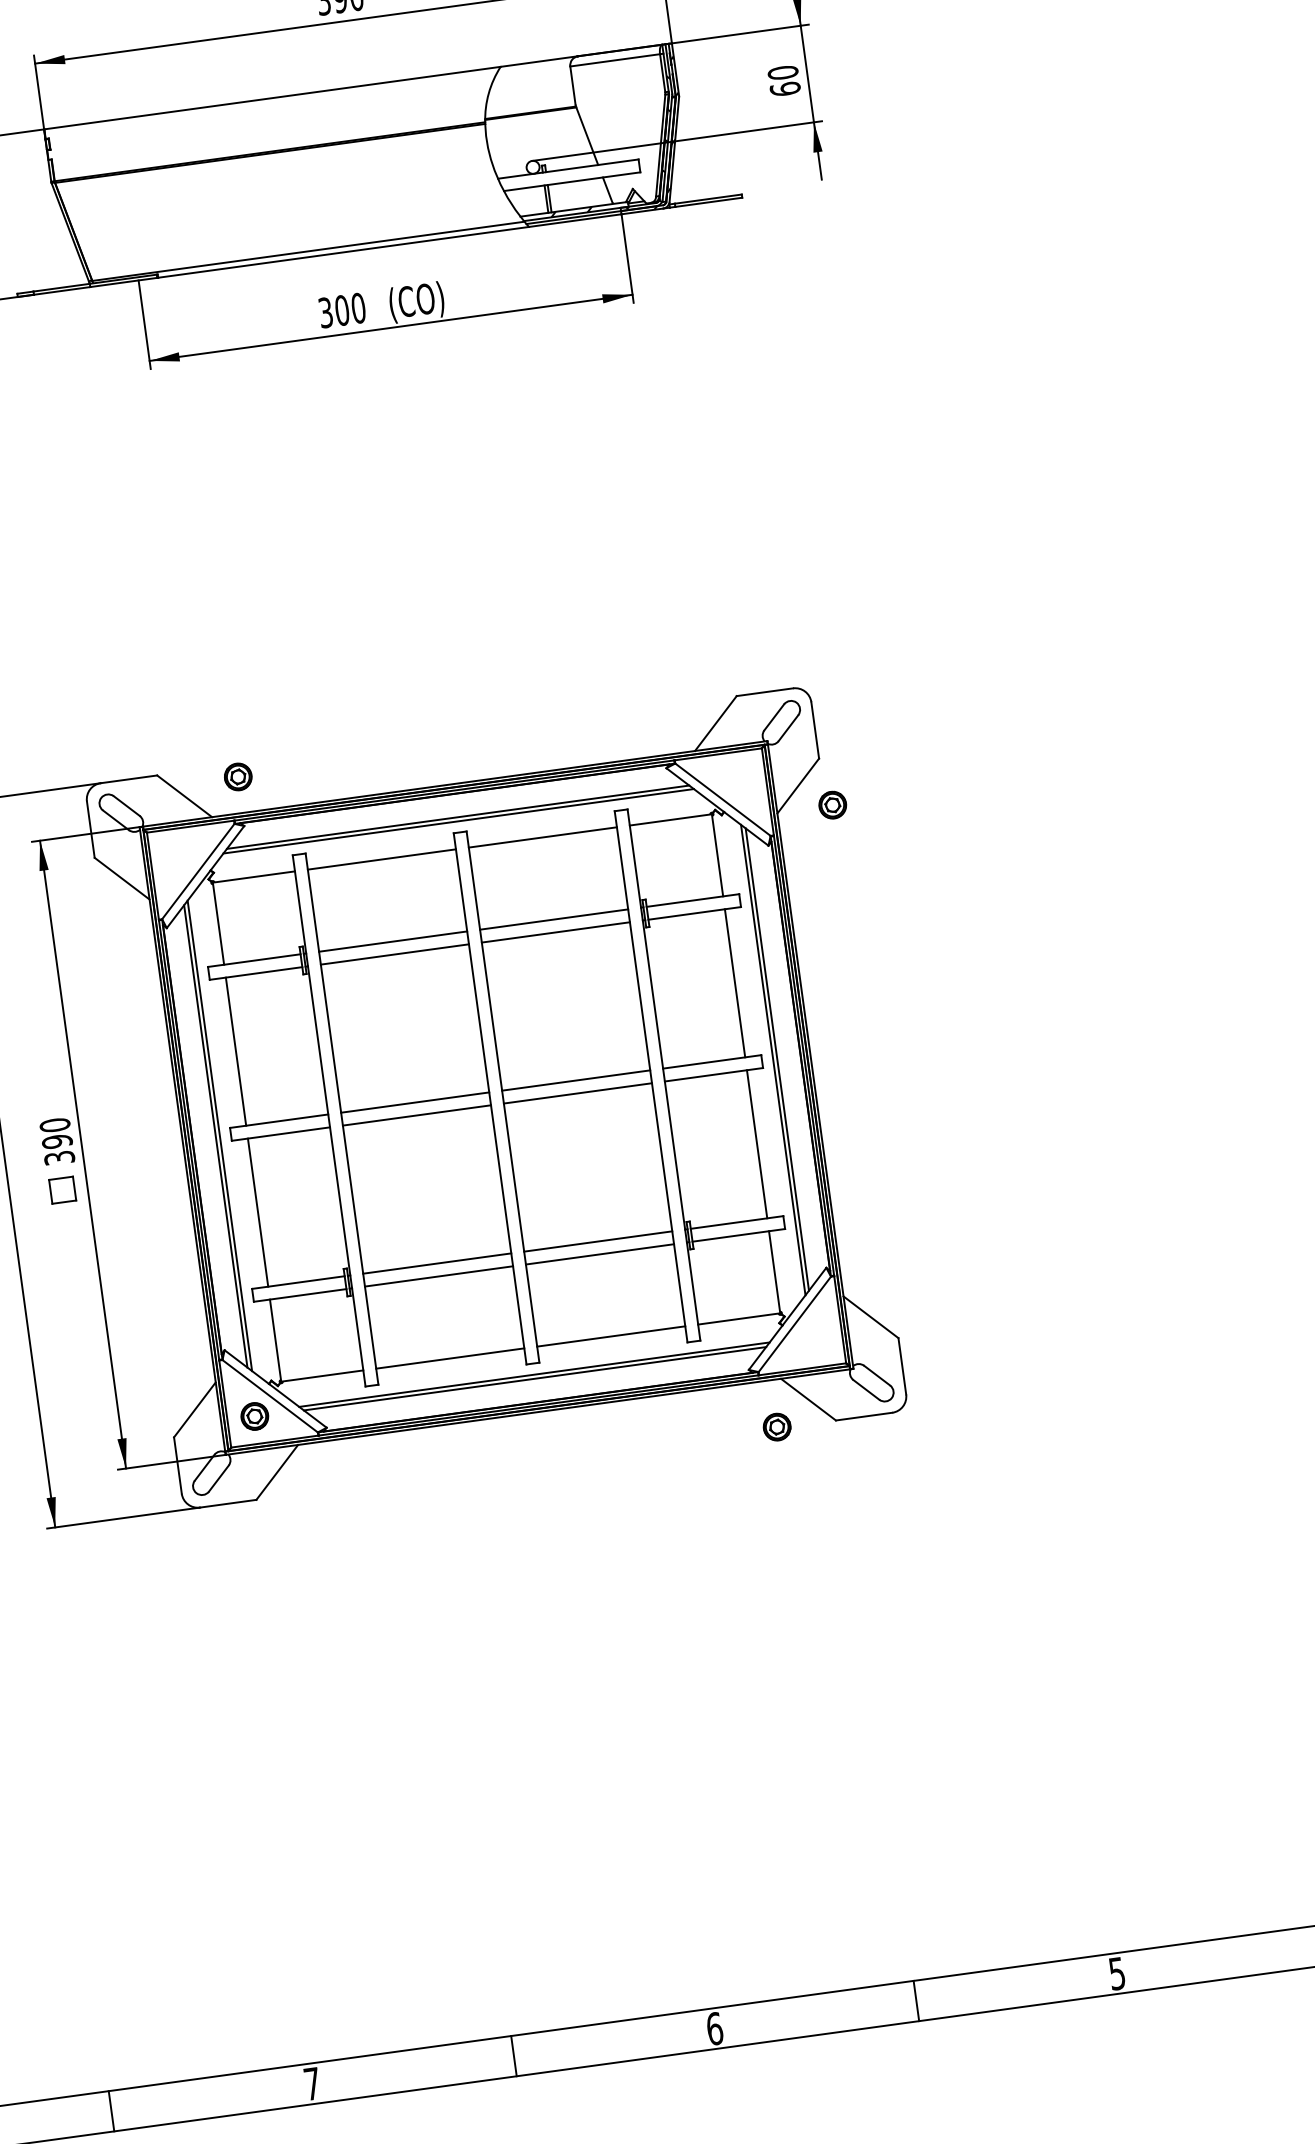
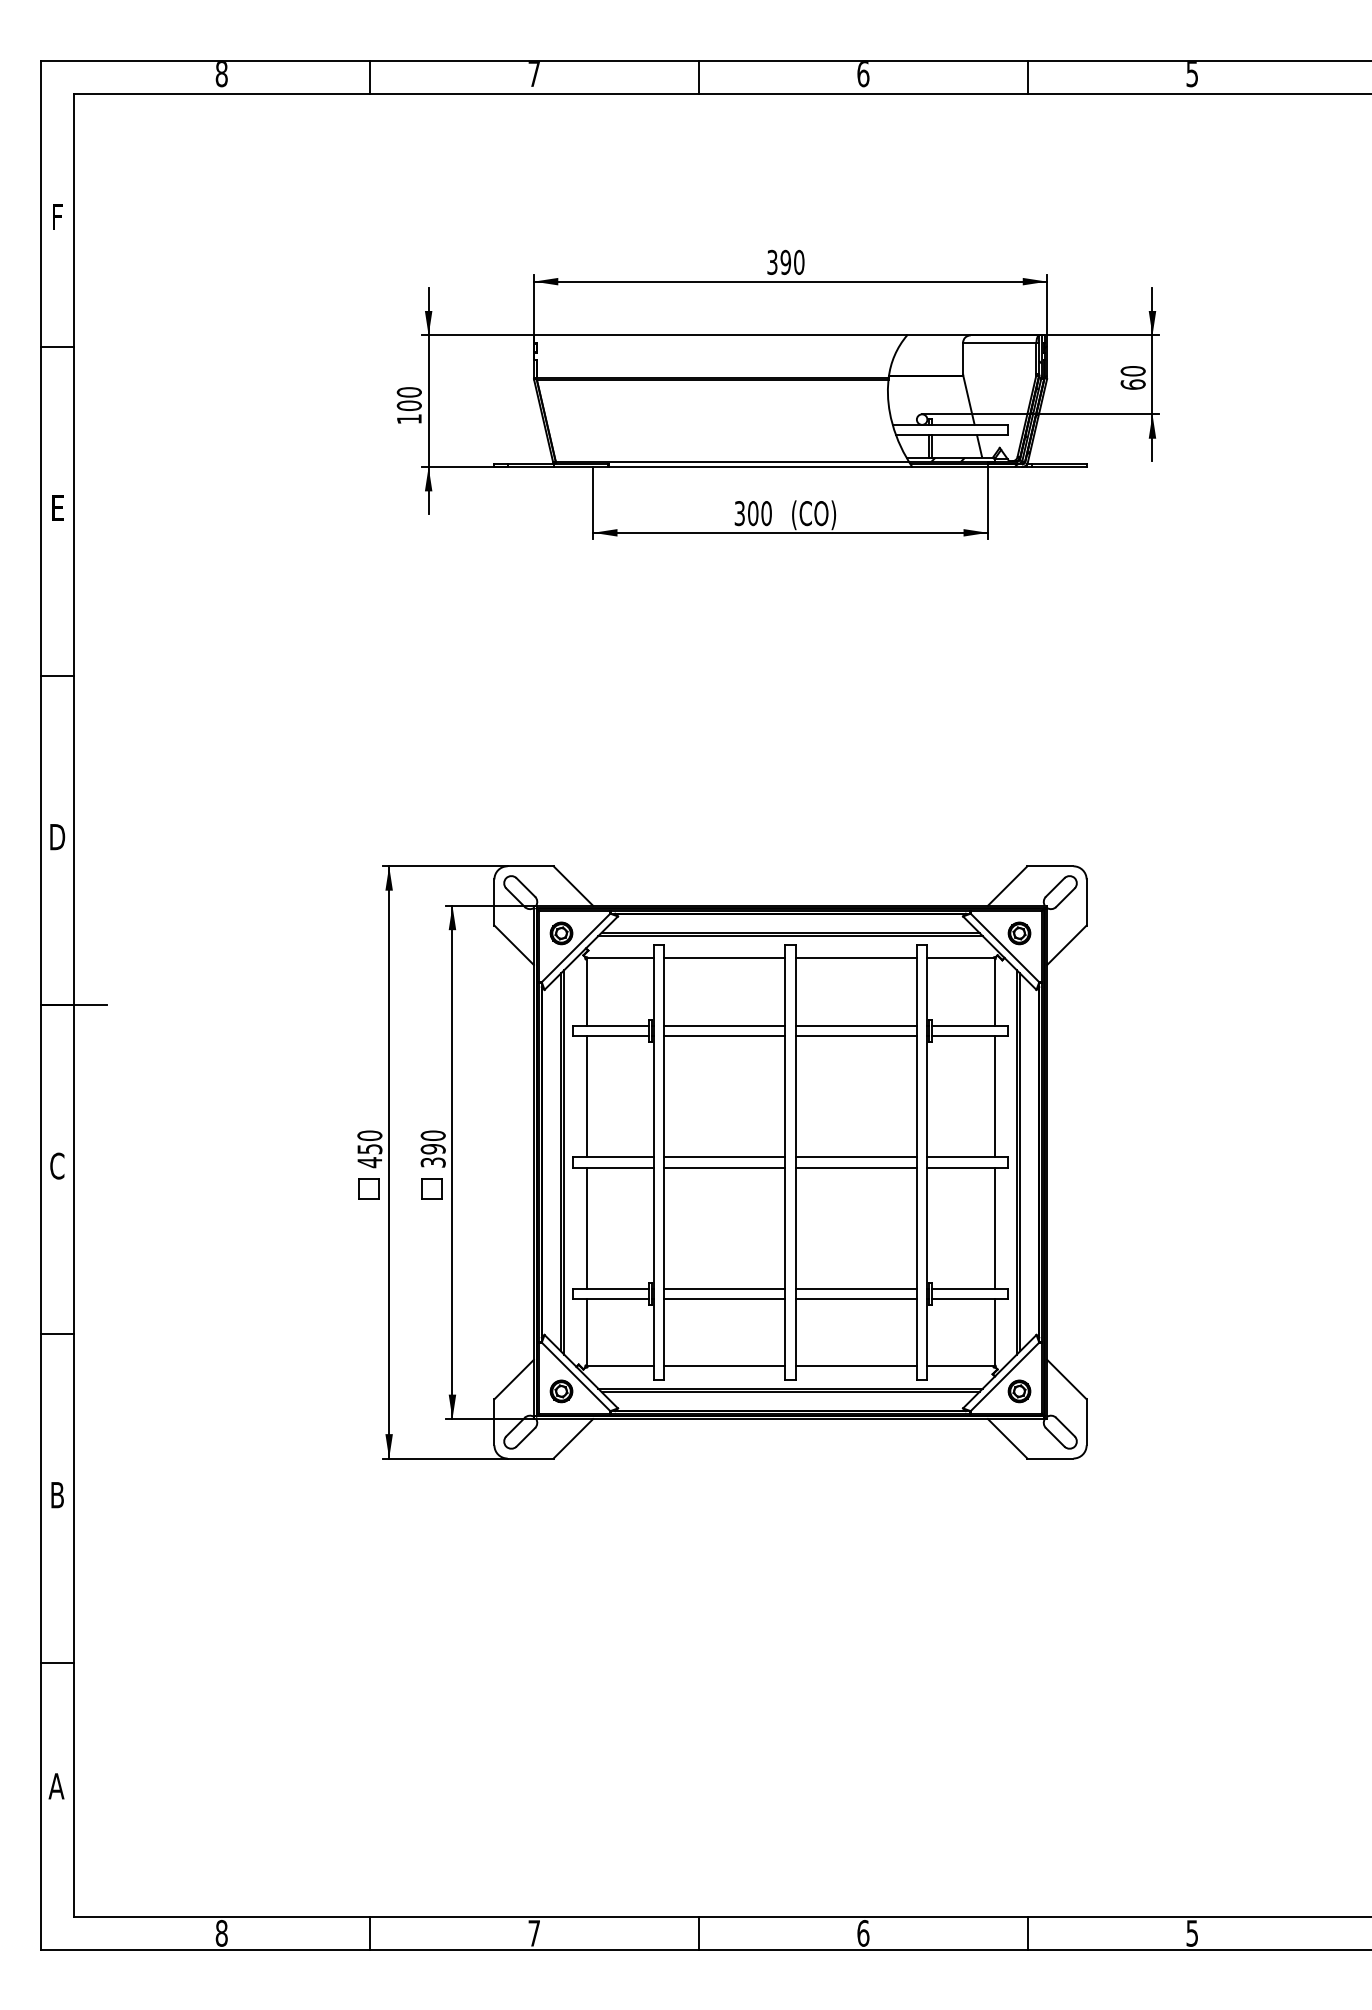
part: (238, 777) -> (561, 933), moved
part: (832, 805) -> (1019, 933), moved
part: (777, 1427) -> (1019, 1391), moved

